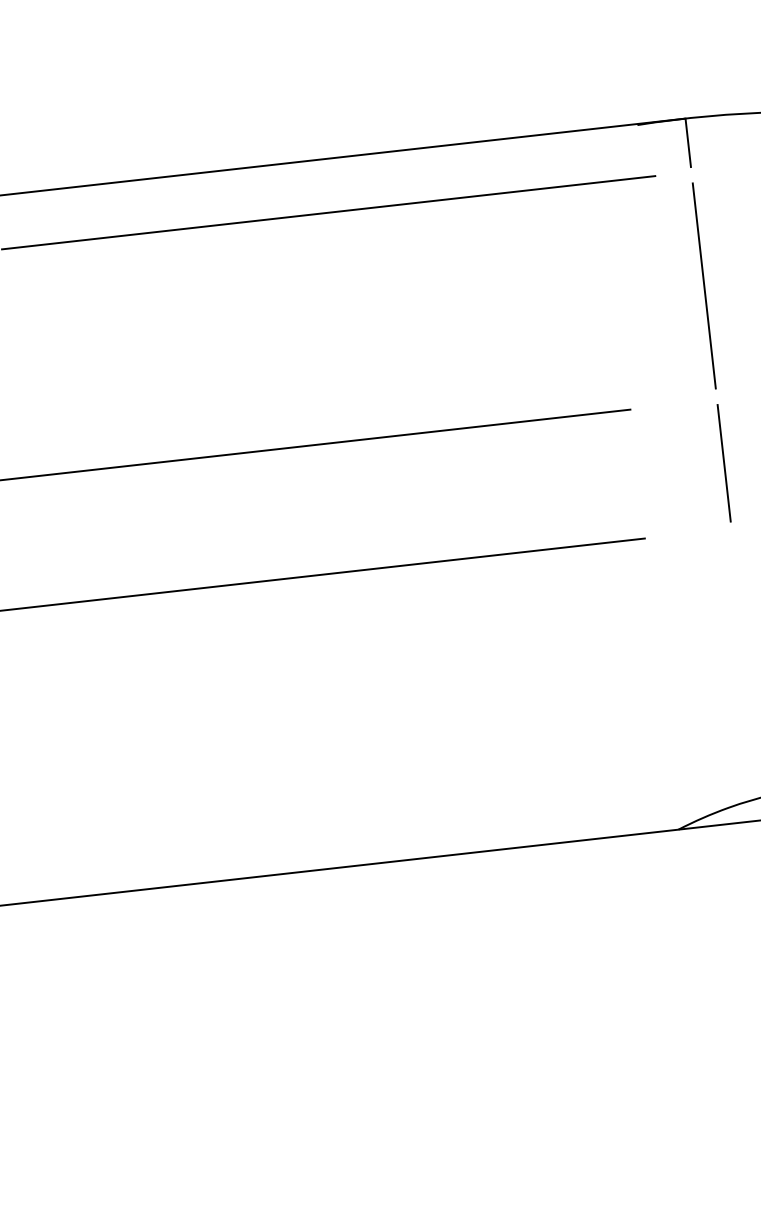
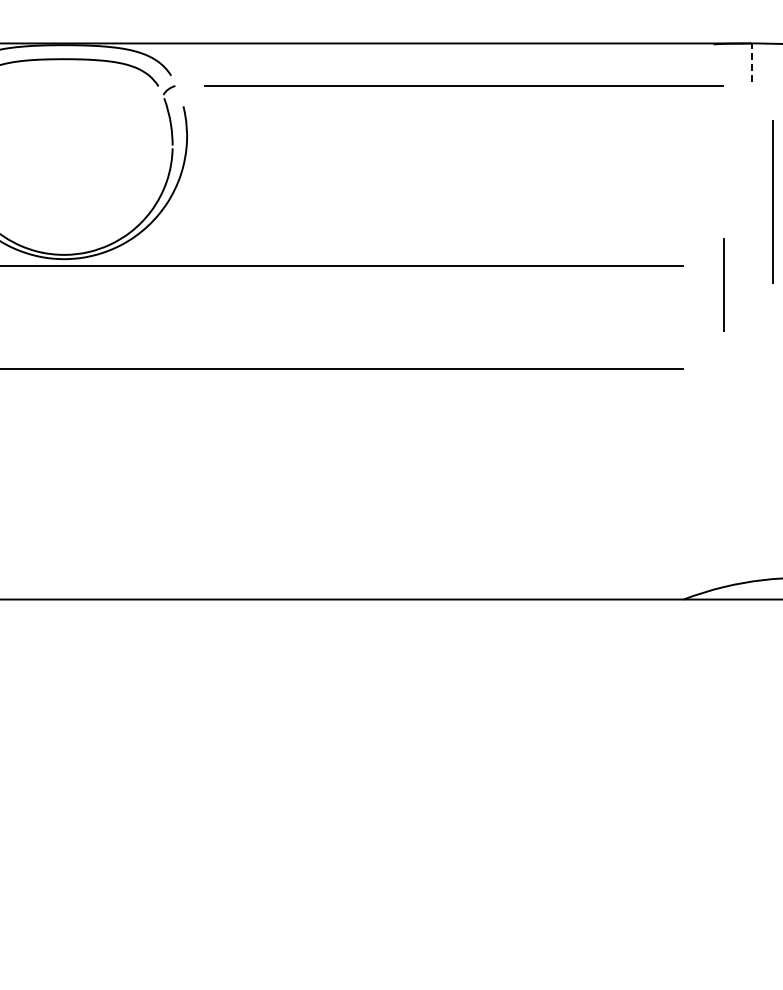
line: (687, 142) -> (751, 62), solid -> dashed
line: (703, 285) -> (772, 201), moved
line: (723, 463) -> (723, 284), moved

